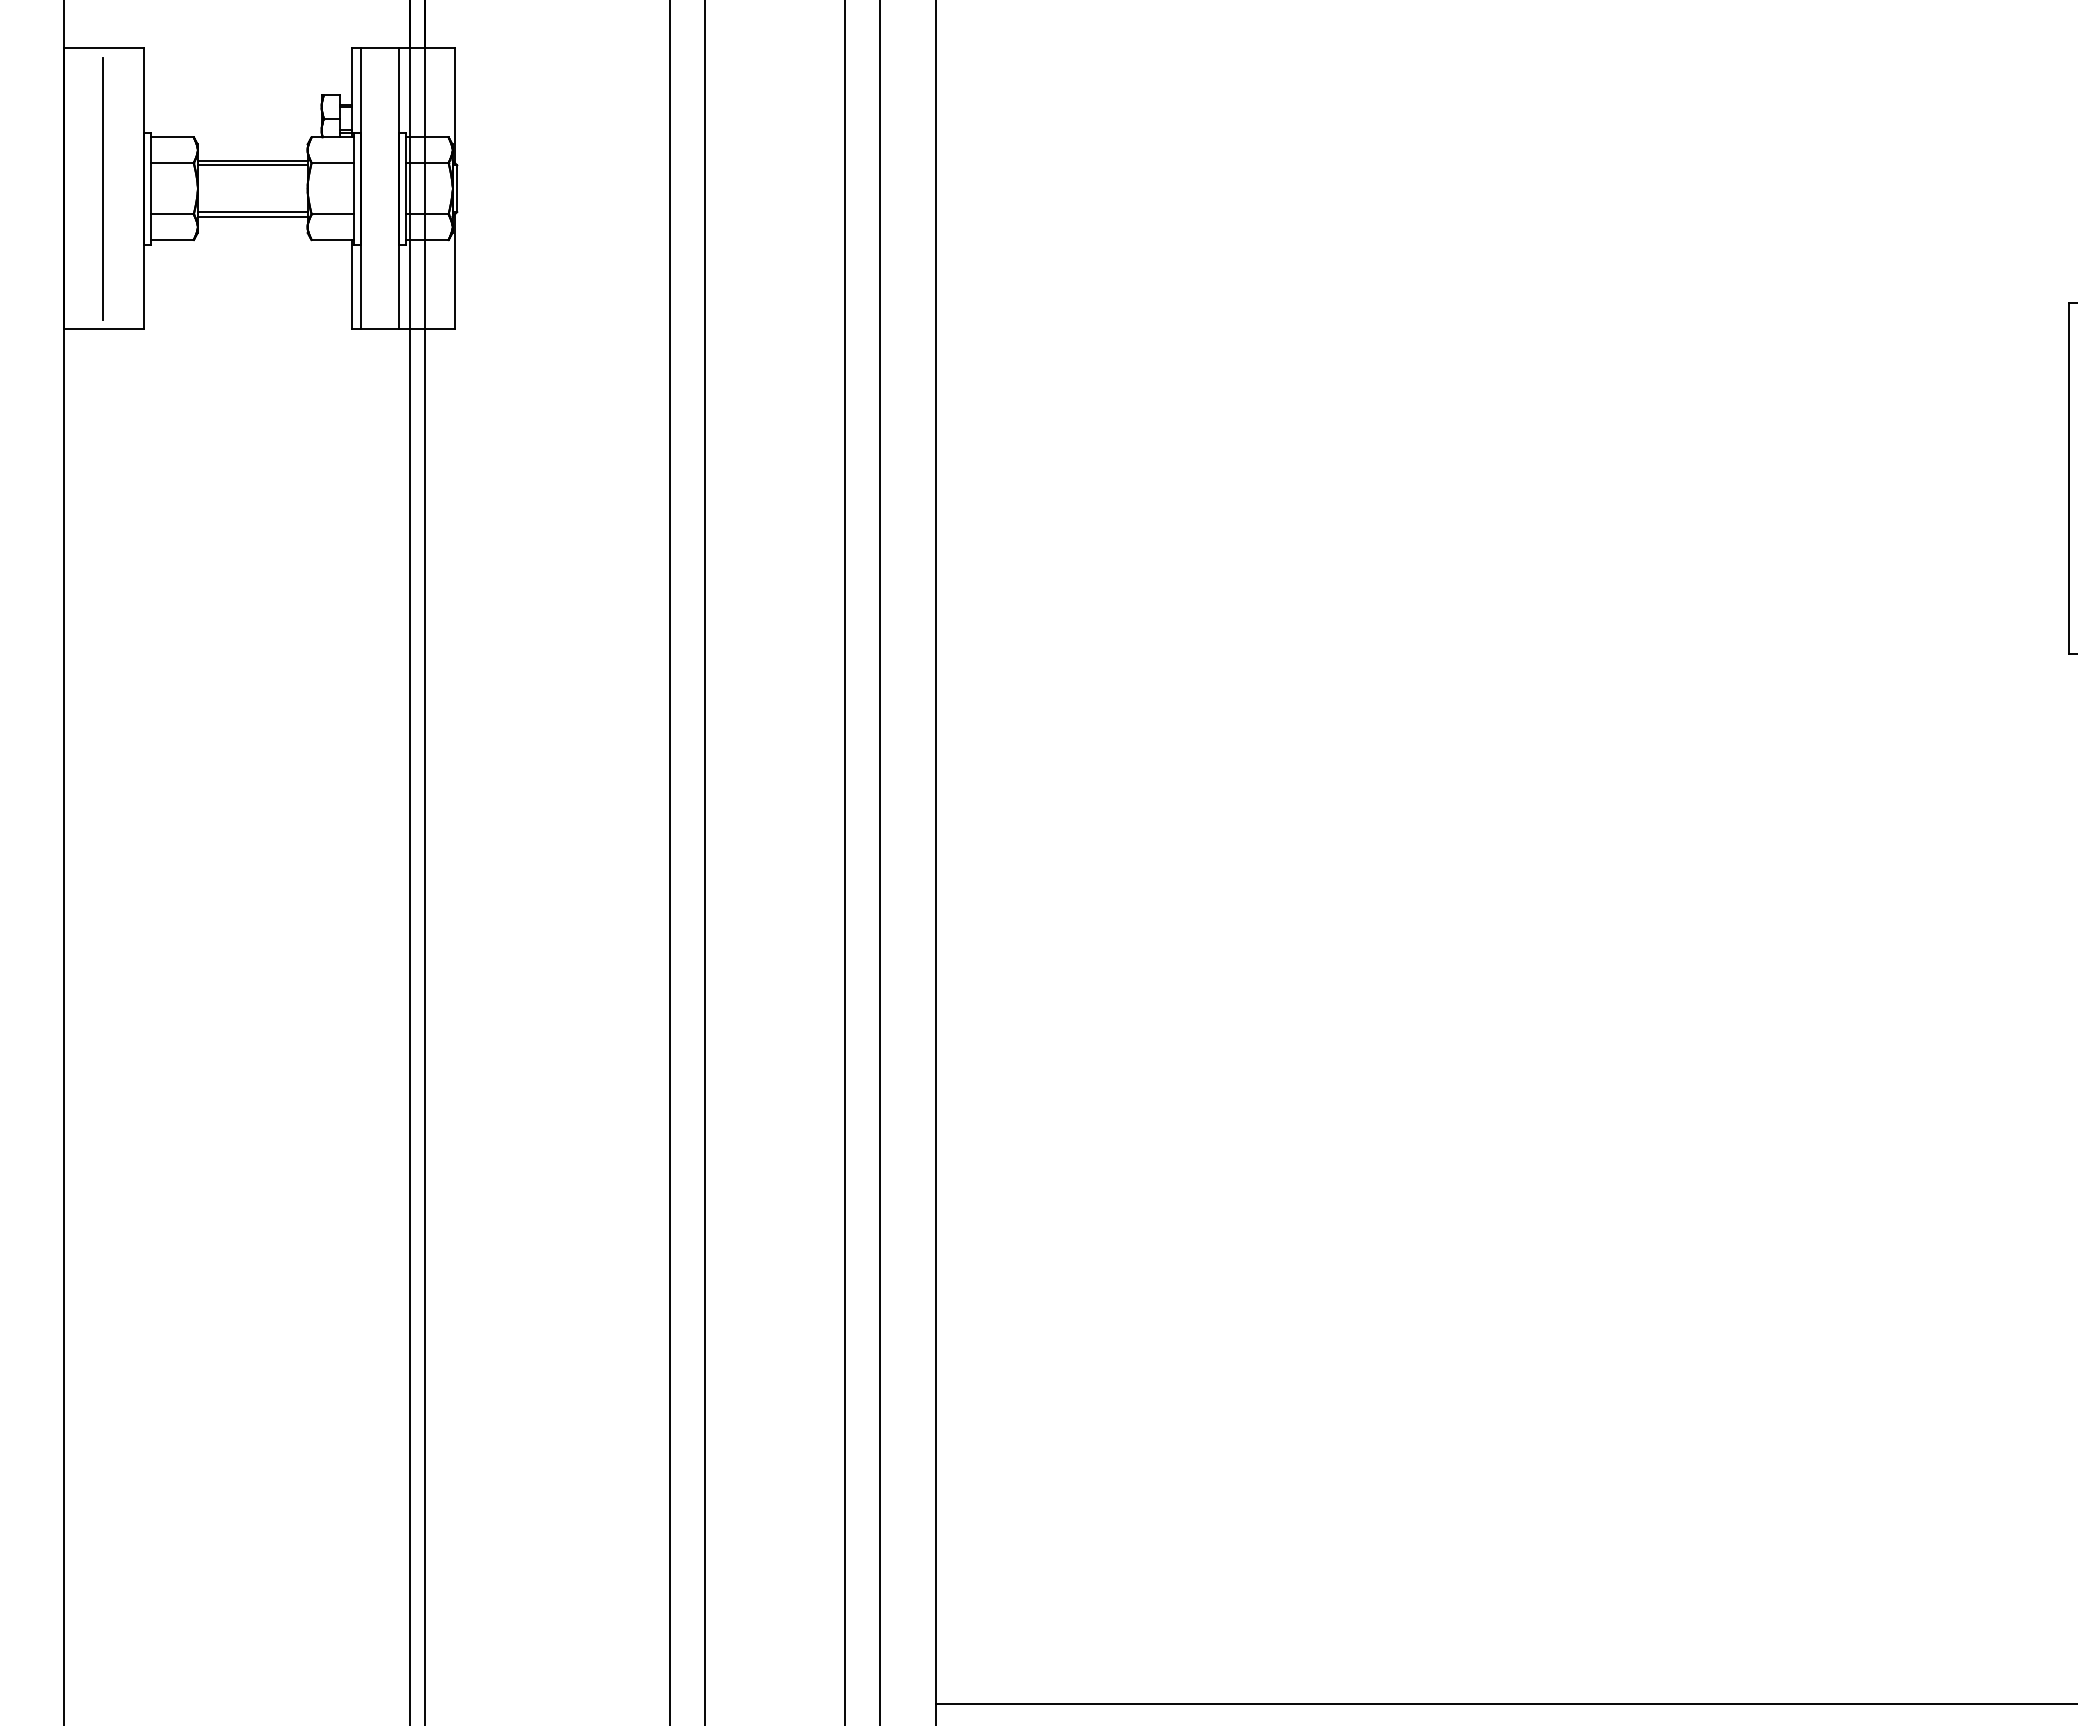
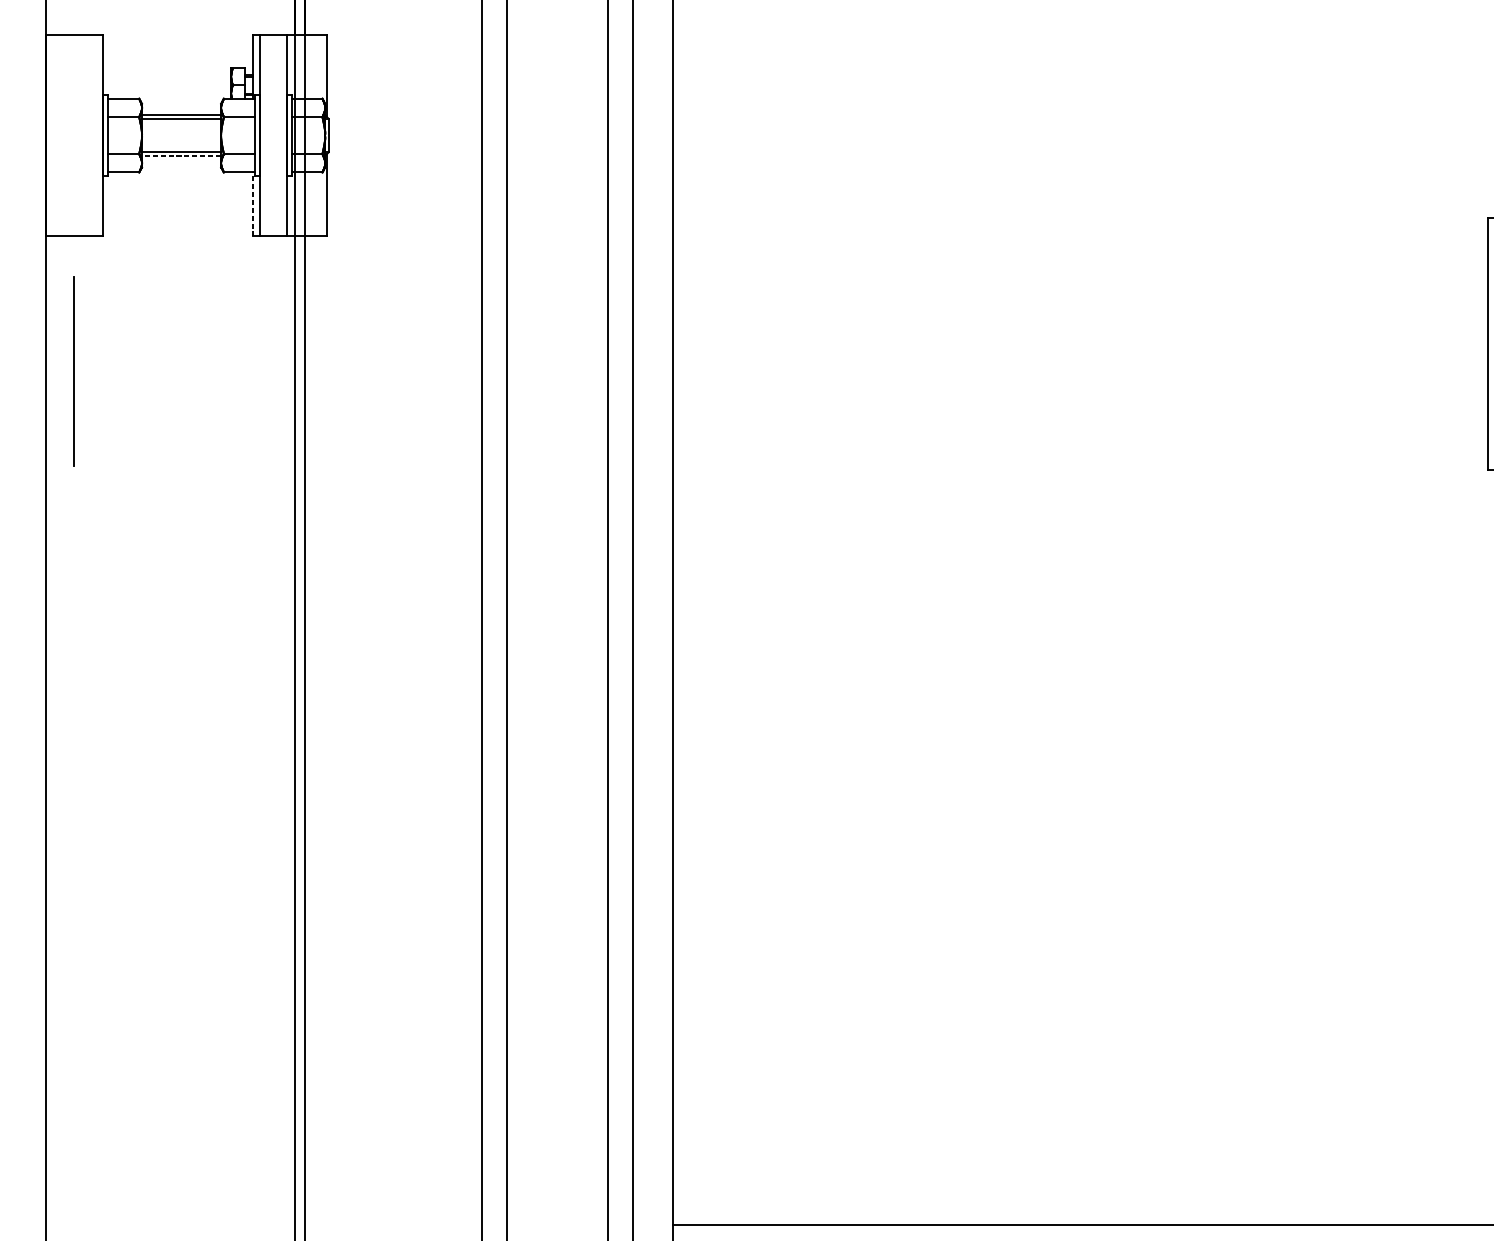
line: (102, 188) -> (73, 371), moved
line: (252, 216) -> (181, 155), solid -> dashed
line: (352, 283) -> (253, 203), solid -> dashed

